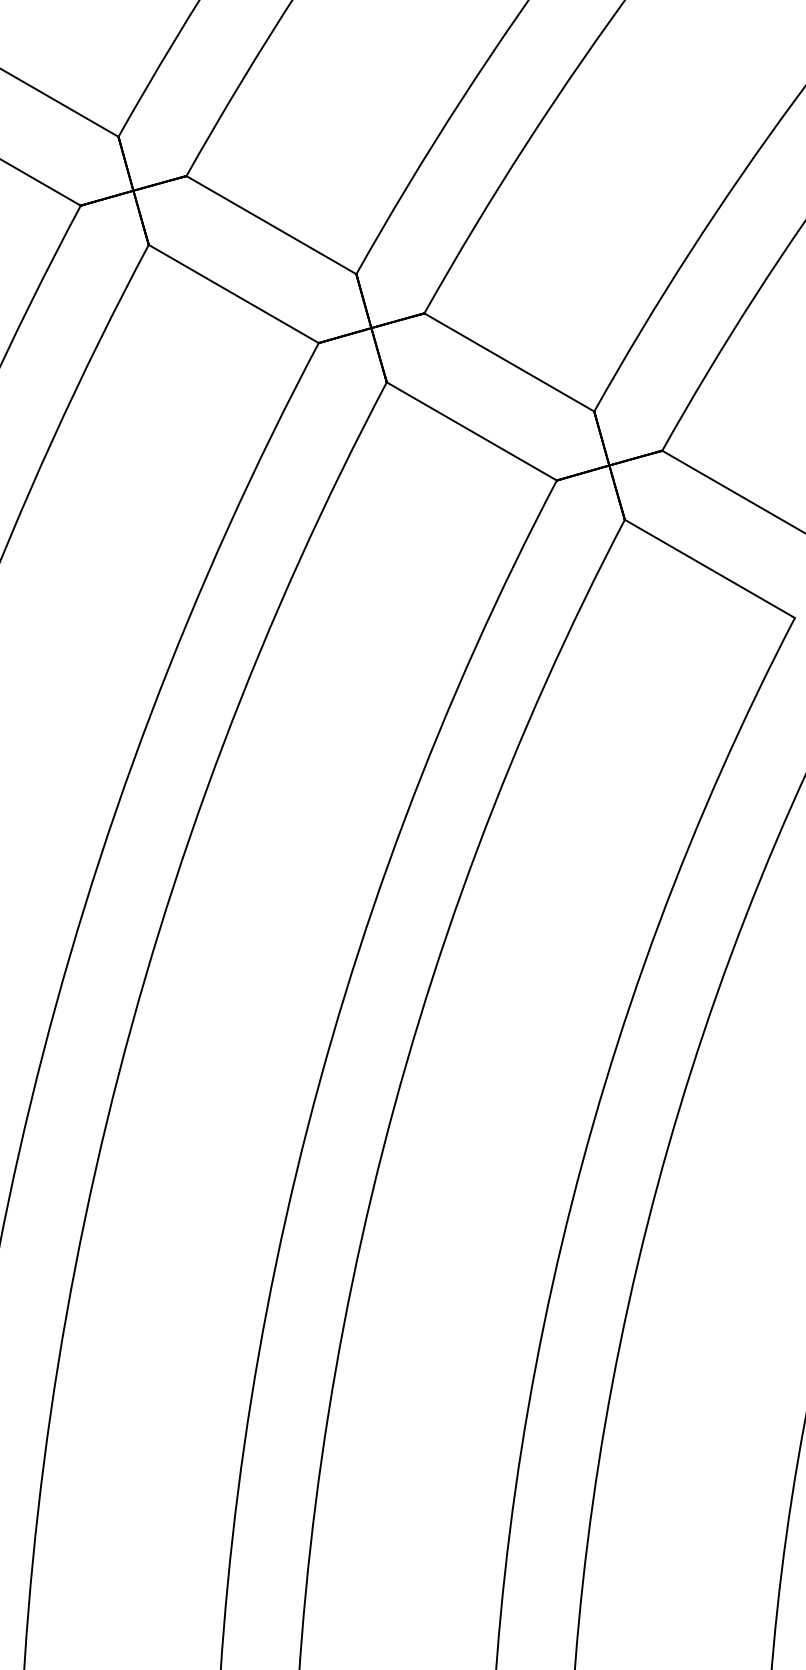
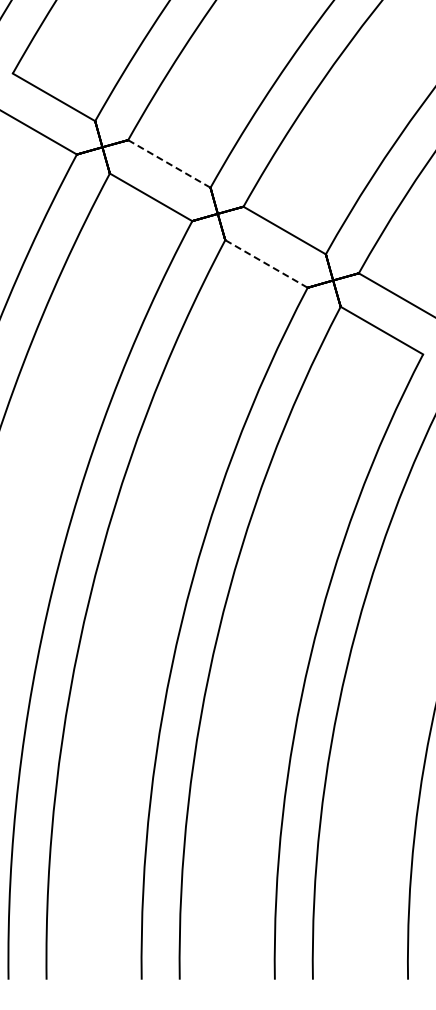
line: (271, 224) -> (169, 163), solid -> dashed
line: (471, 430) -> (266, 263), solid -> dashed

